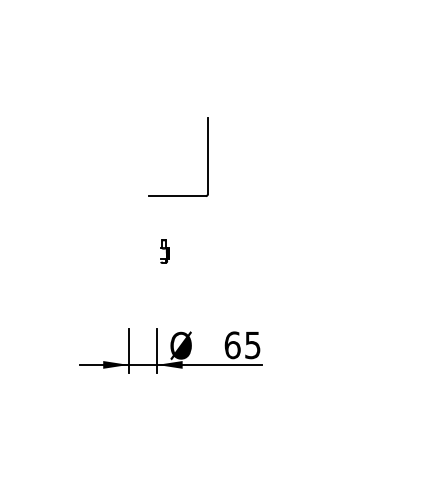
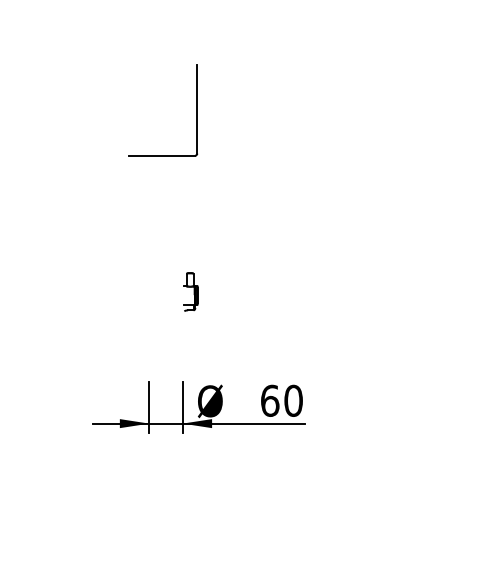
part: (207, 156) -> (196, 109), moved
part: (164, 251) -> (191, 291), size x1.43
text: (252, 345) -> (293, 401), 65 -> 60

